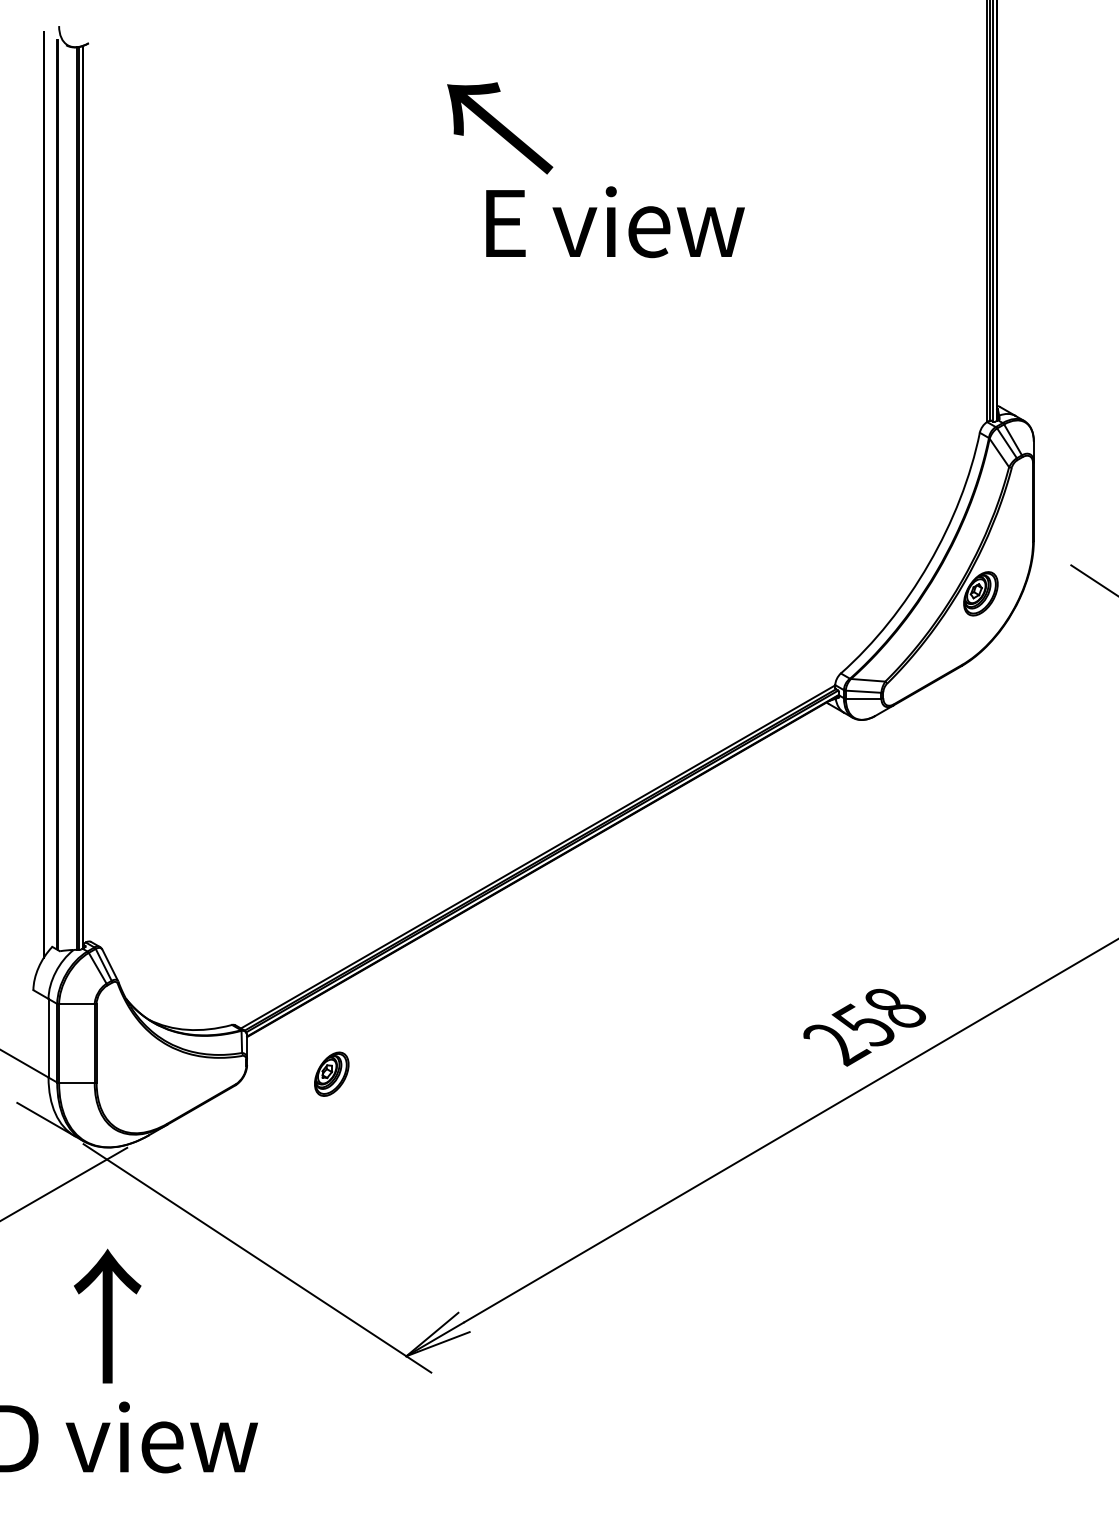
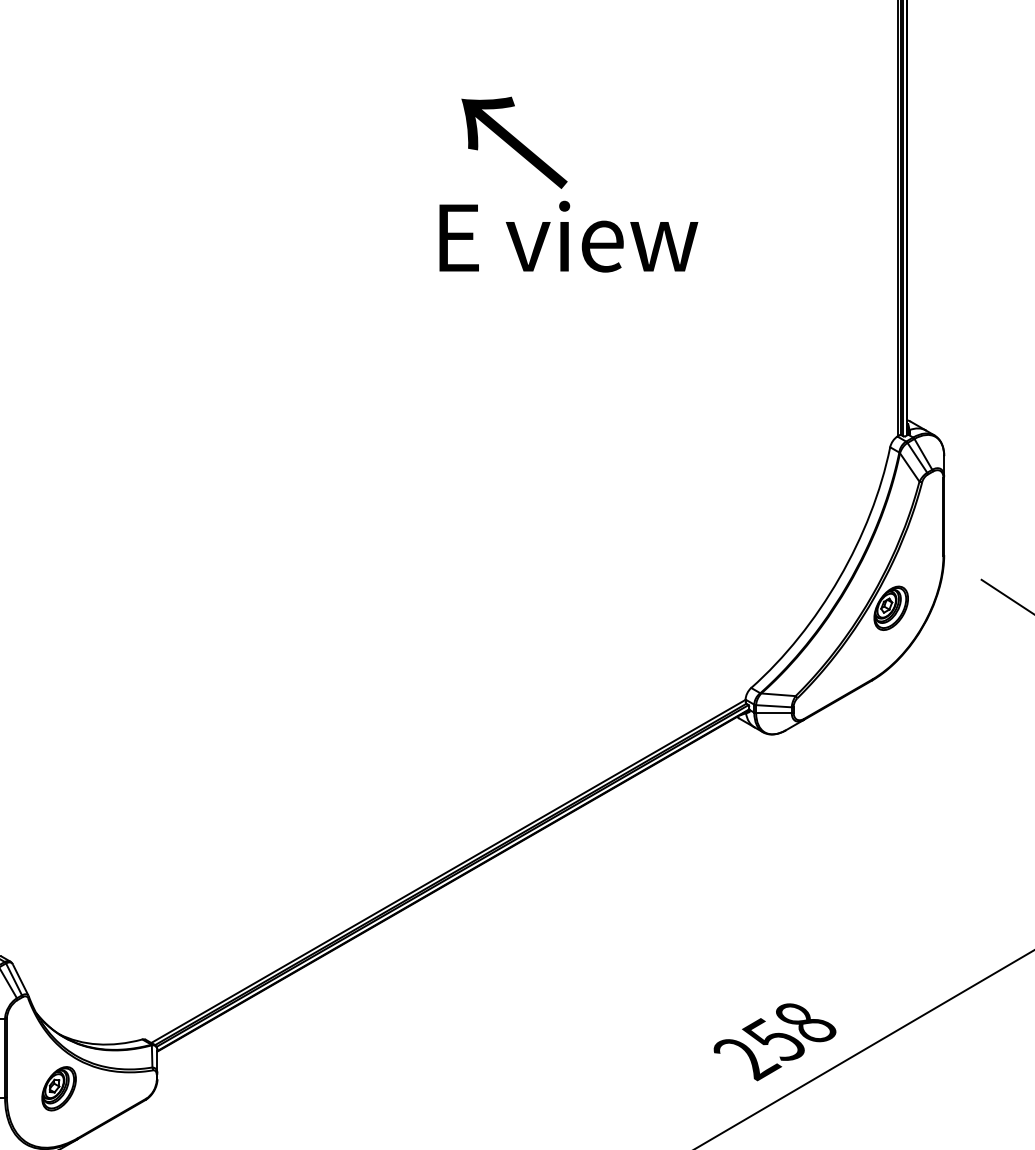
text: (500, 128) -> (514, 143), moved
text: (615, 222) -> (568, 237), moved
part: (331, 1073) -> (58, 1088), moved

